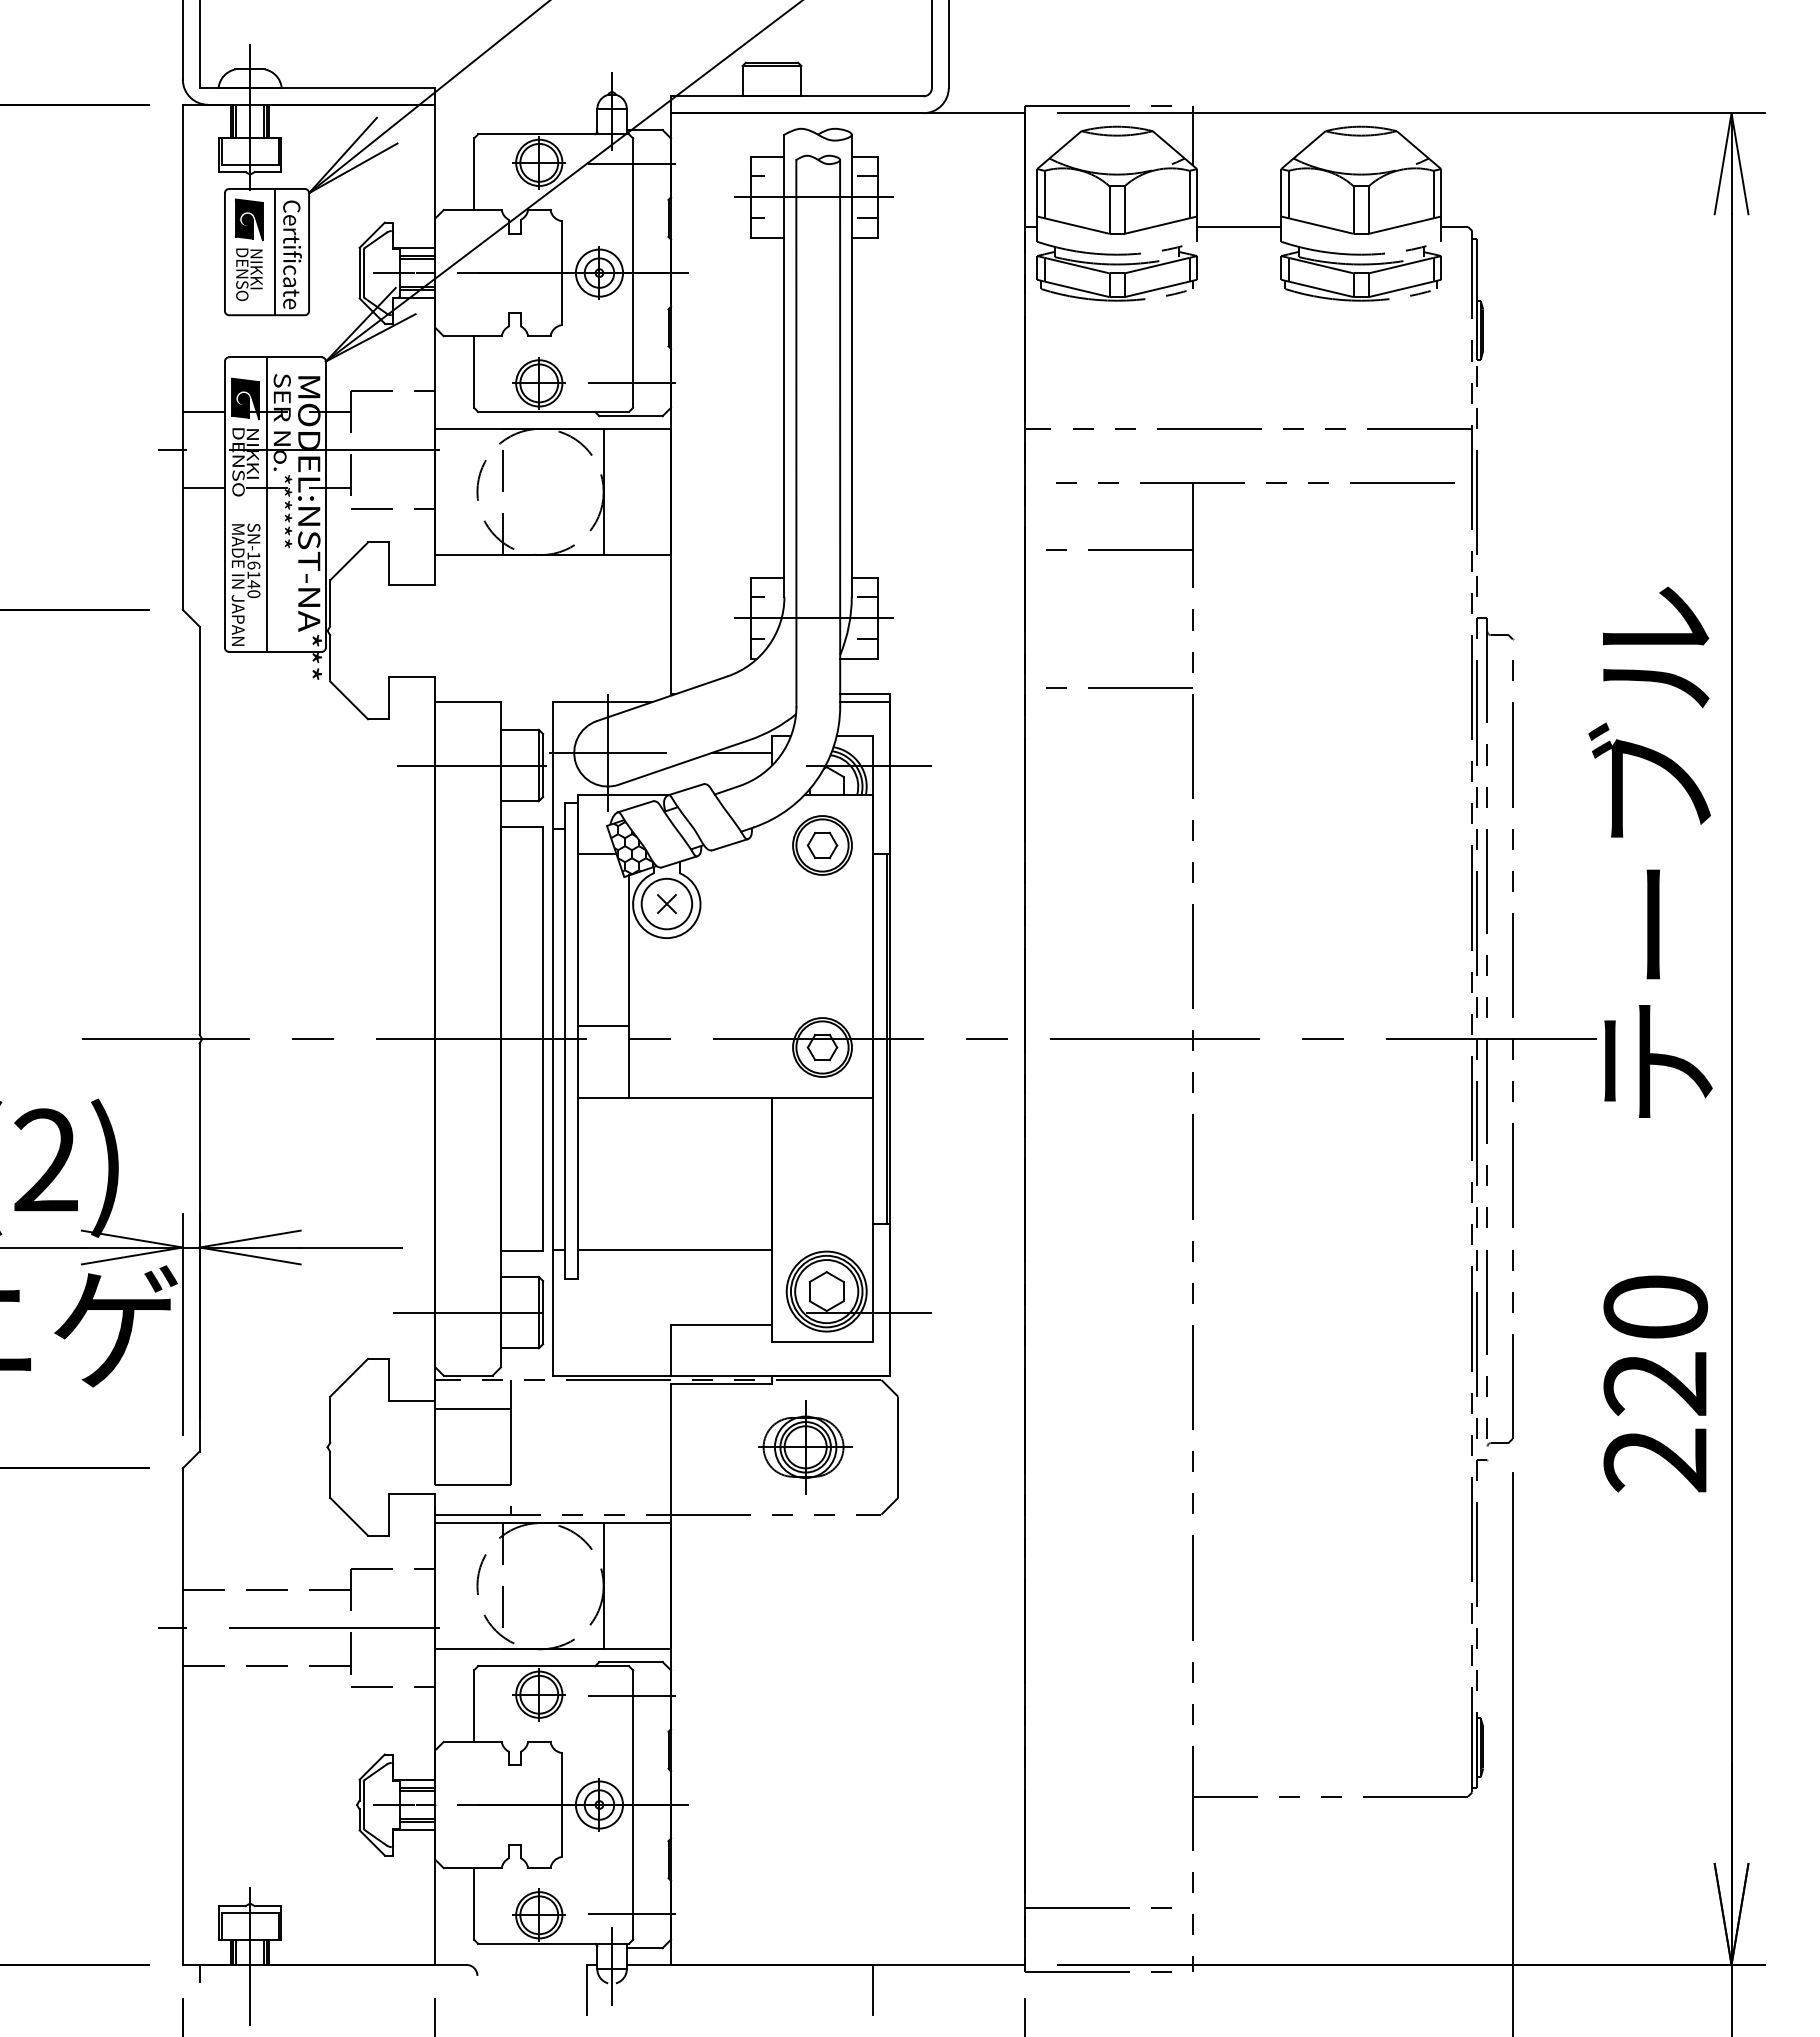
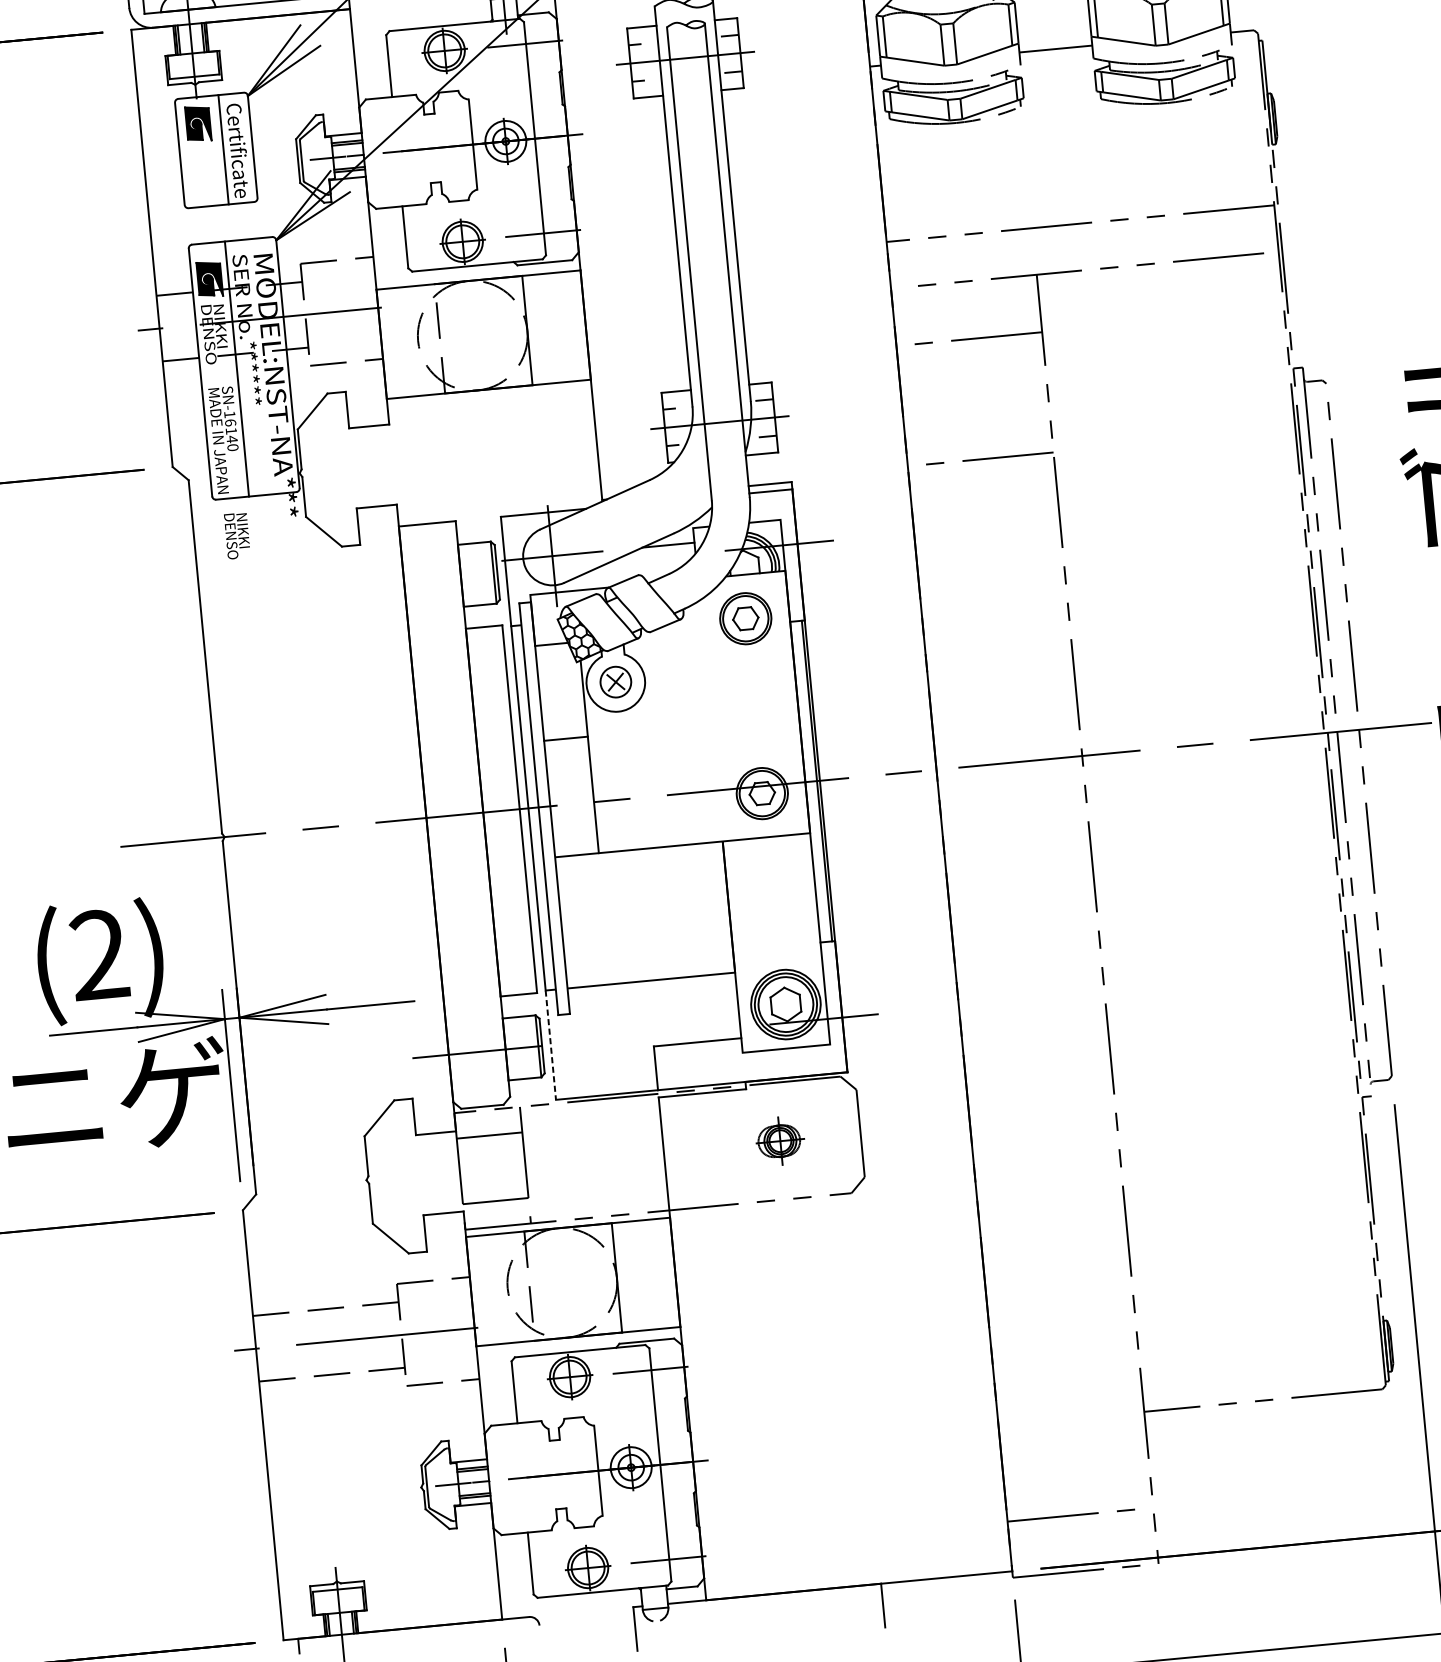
text: (249, 274) -> (237, 535), moved
line: (472, 765) -> (436, 578), removed
circle: (666, 903) -> (615, 681), size x0.7
line: (603, 1026) -> (565, 738), moved
line: (553, 1313) -> (551, 1045), solid -> dashed
part: (805, 1447) -> (780, 1141), size x0.6
line: (612, 1966) -> (655, 1606), removed

